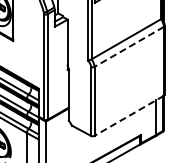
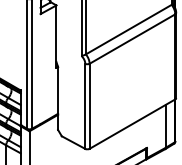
line: (128, 47) -> (131, 39), dashed -> solid
line: (128, 116) -> (131, 124), dashed -> solid

